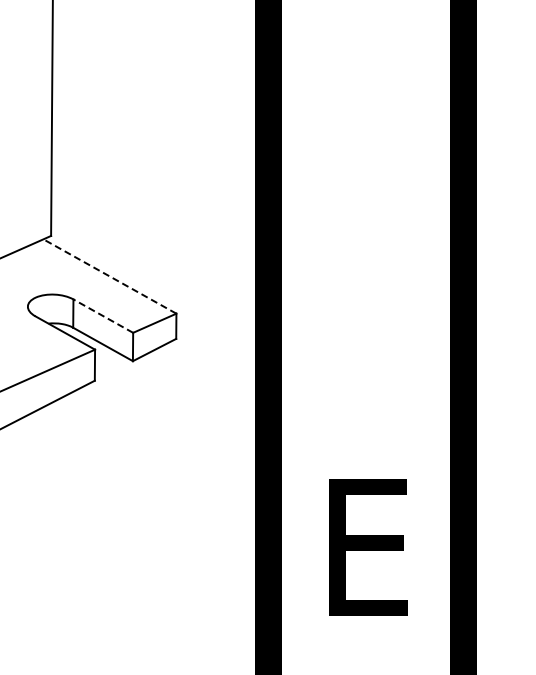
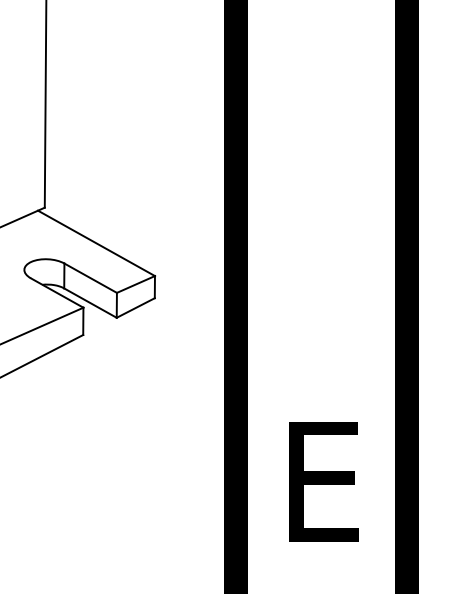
line: (109, 276) -> (96, 243), dashed -> solid
line: (102, 315) -> (89, 277), dashed -> solid

